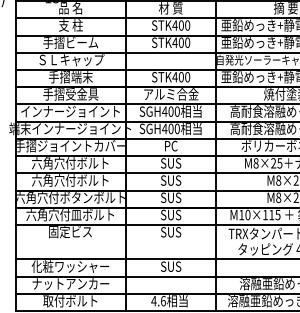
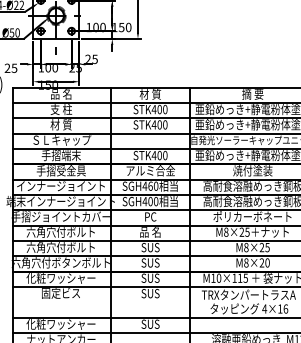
text: (69, 42) -> (60, 124), 手摺ビーム -> 材 質
text: (170, 110) -> (150, 185), SGH400 -> SGH460
text: (170, 163) -> (150, 232), SUS -> 品 名
text: (69, 215) -> (60, 278), 六角穴付皿ボルト -> 化粧ワッシャー

